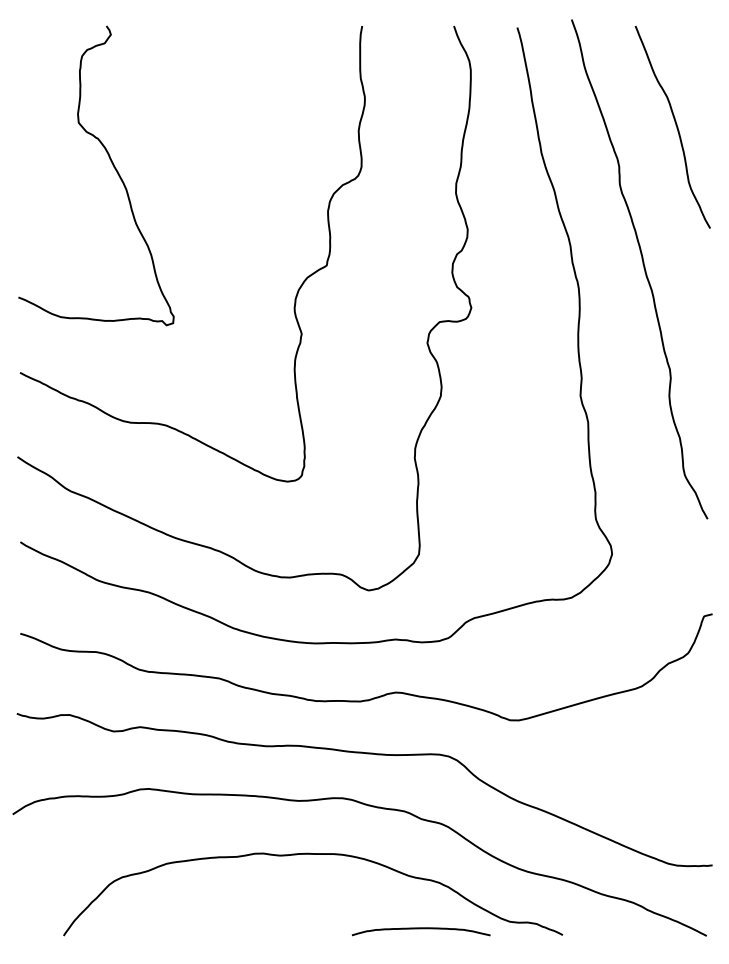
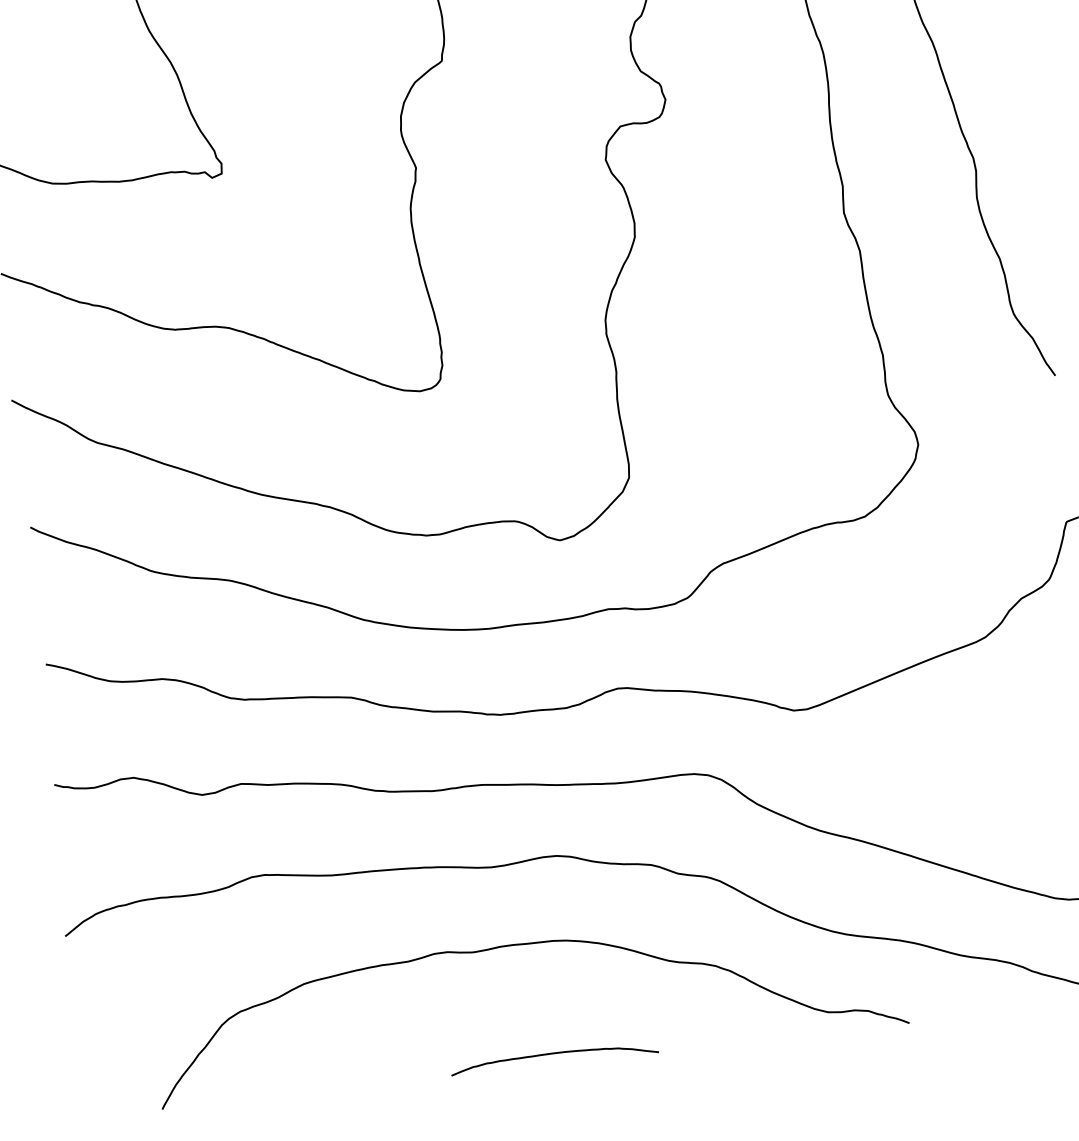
curve: (420, 929) -> (553, 1055), moved

